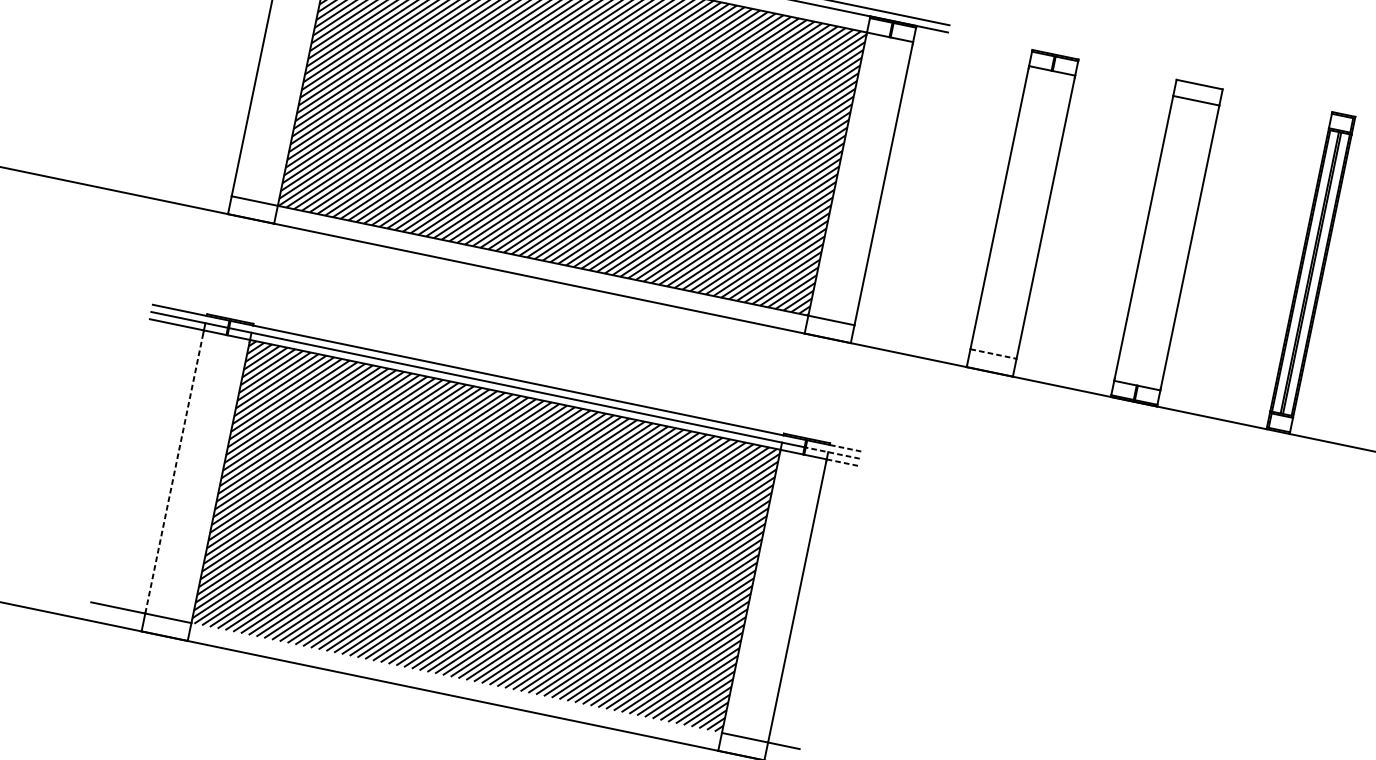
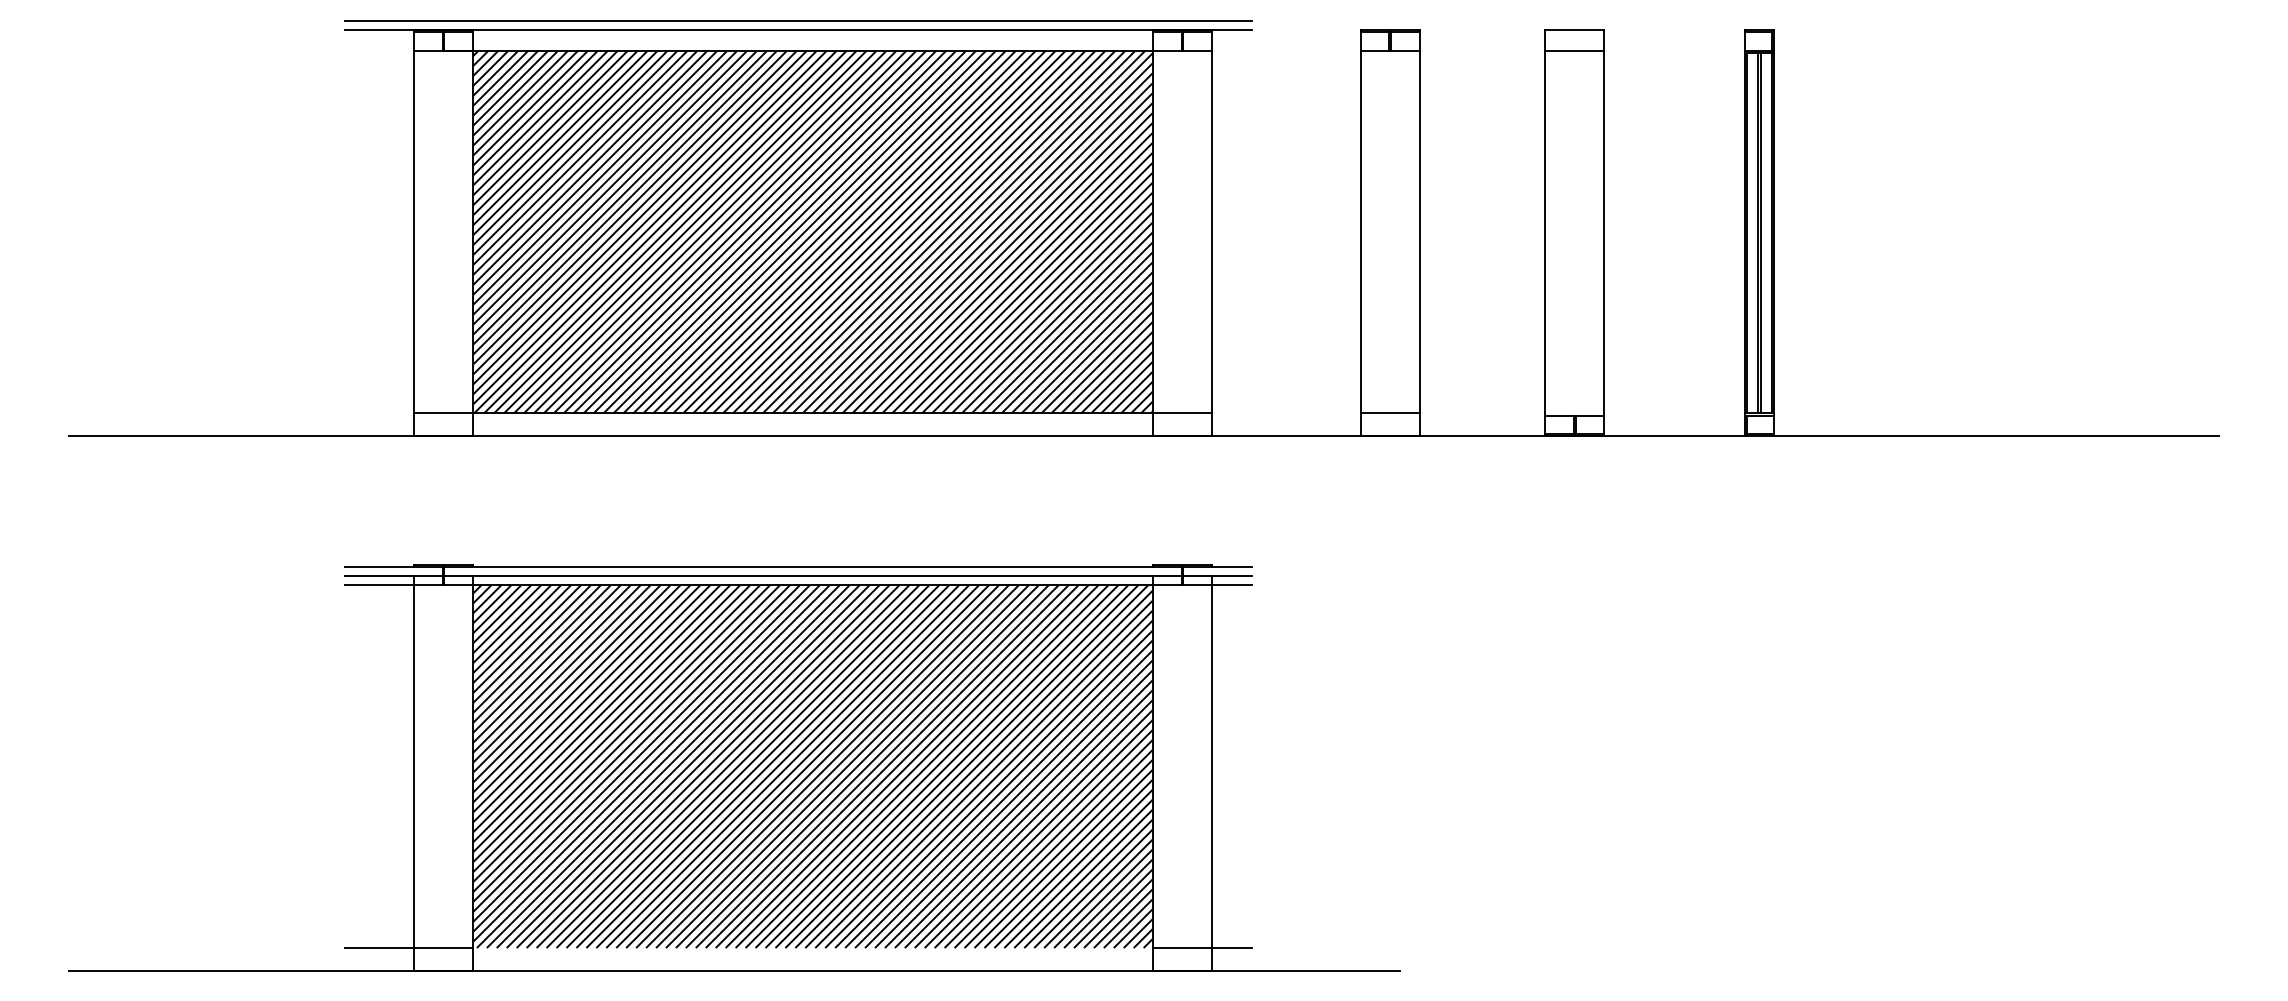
line: (993, 354) -> (1390, 413), dashed -> solid
line: (844, 447) -> (1231, 566), dashed -> solid
line: (832, 453) -> (1217, 576), dashed -> solid
line: (842, 462) -> (1232, 585), dashed -> solid
line: (174, 473) -> (414, 768), dashed -> solid

